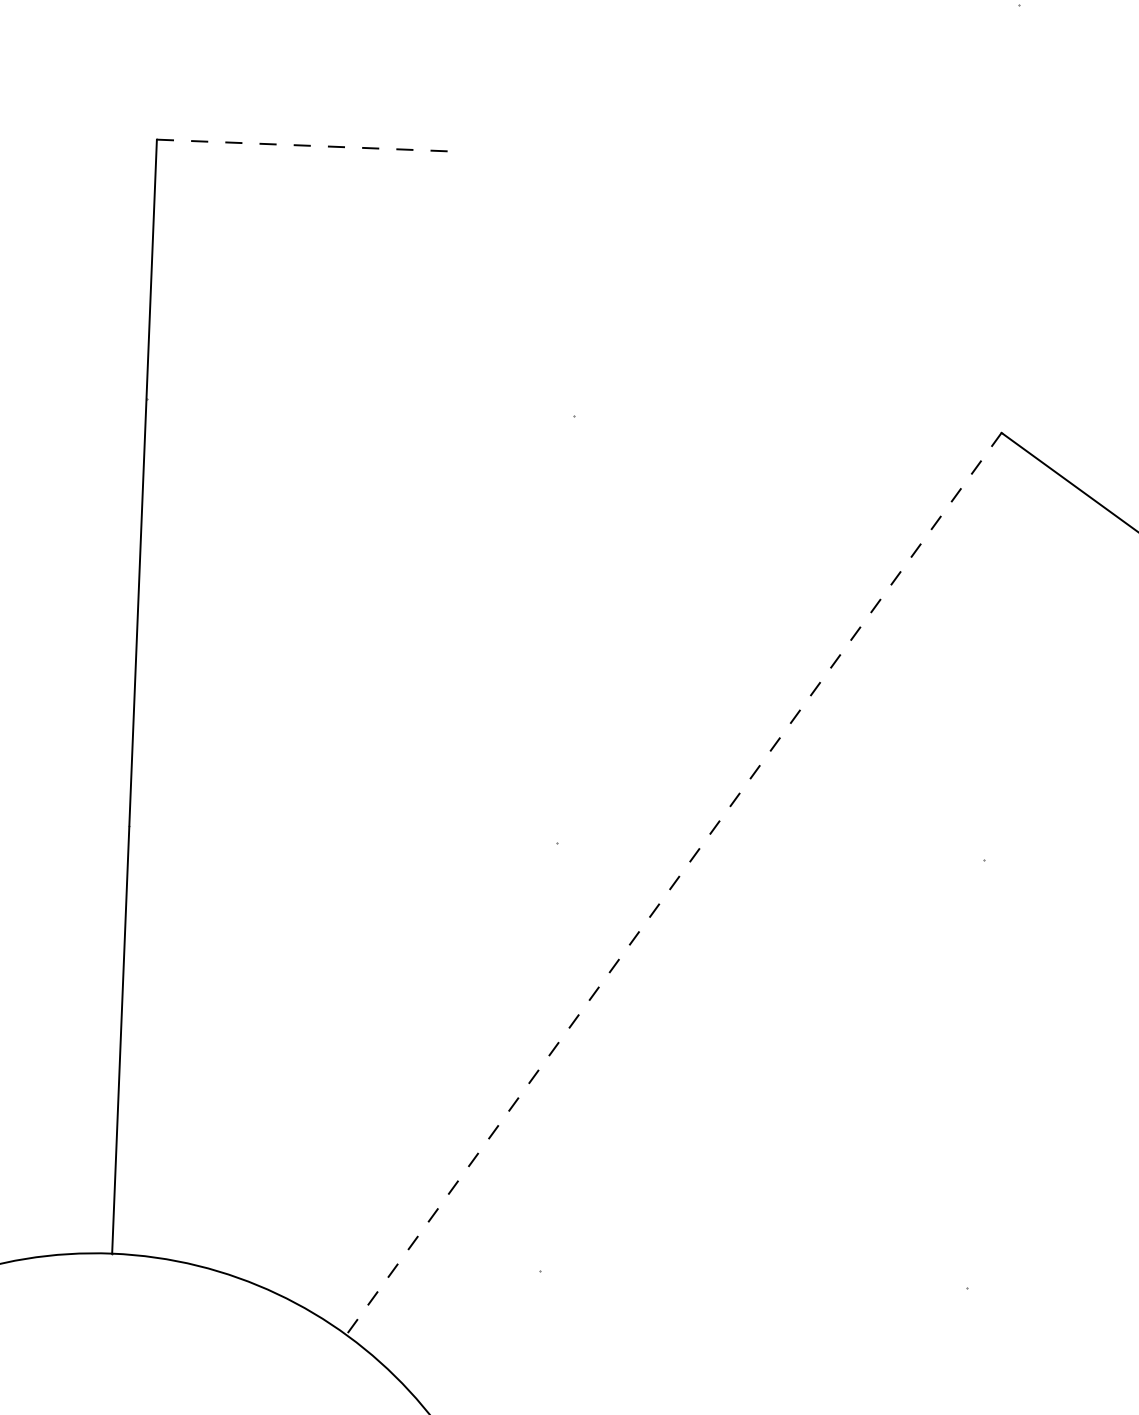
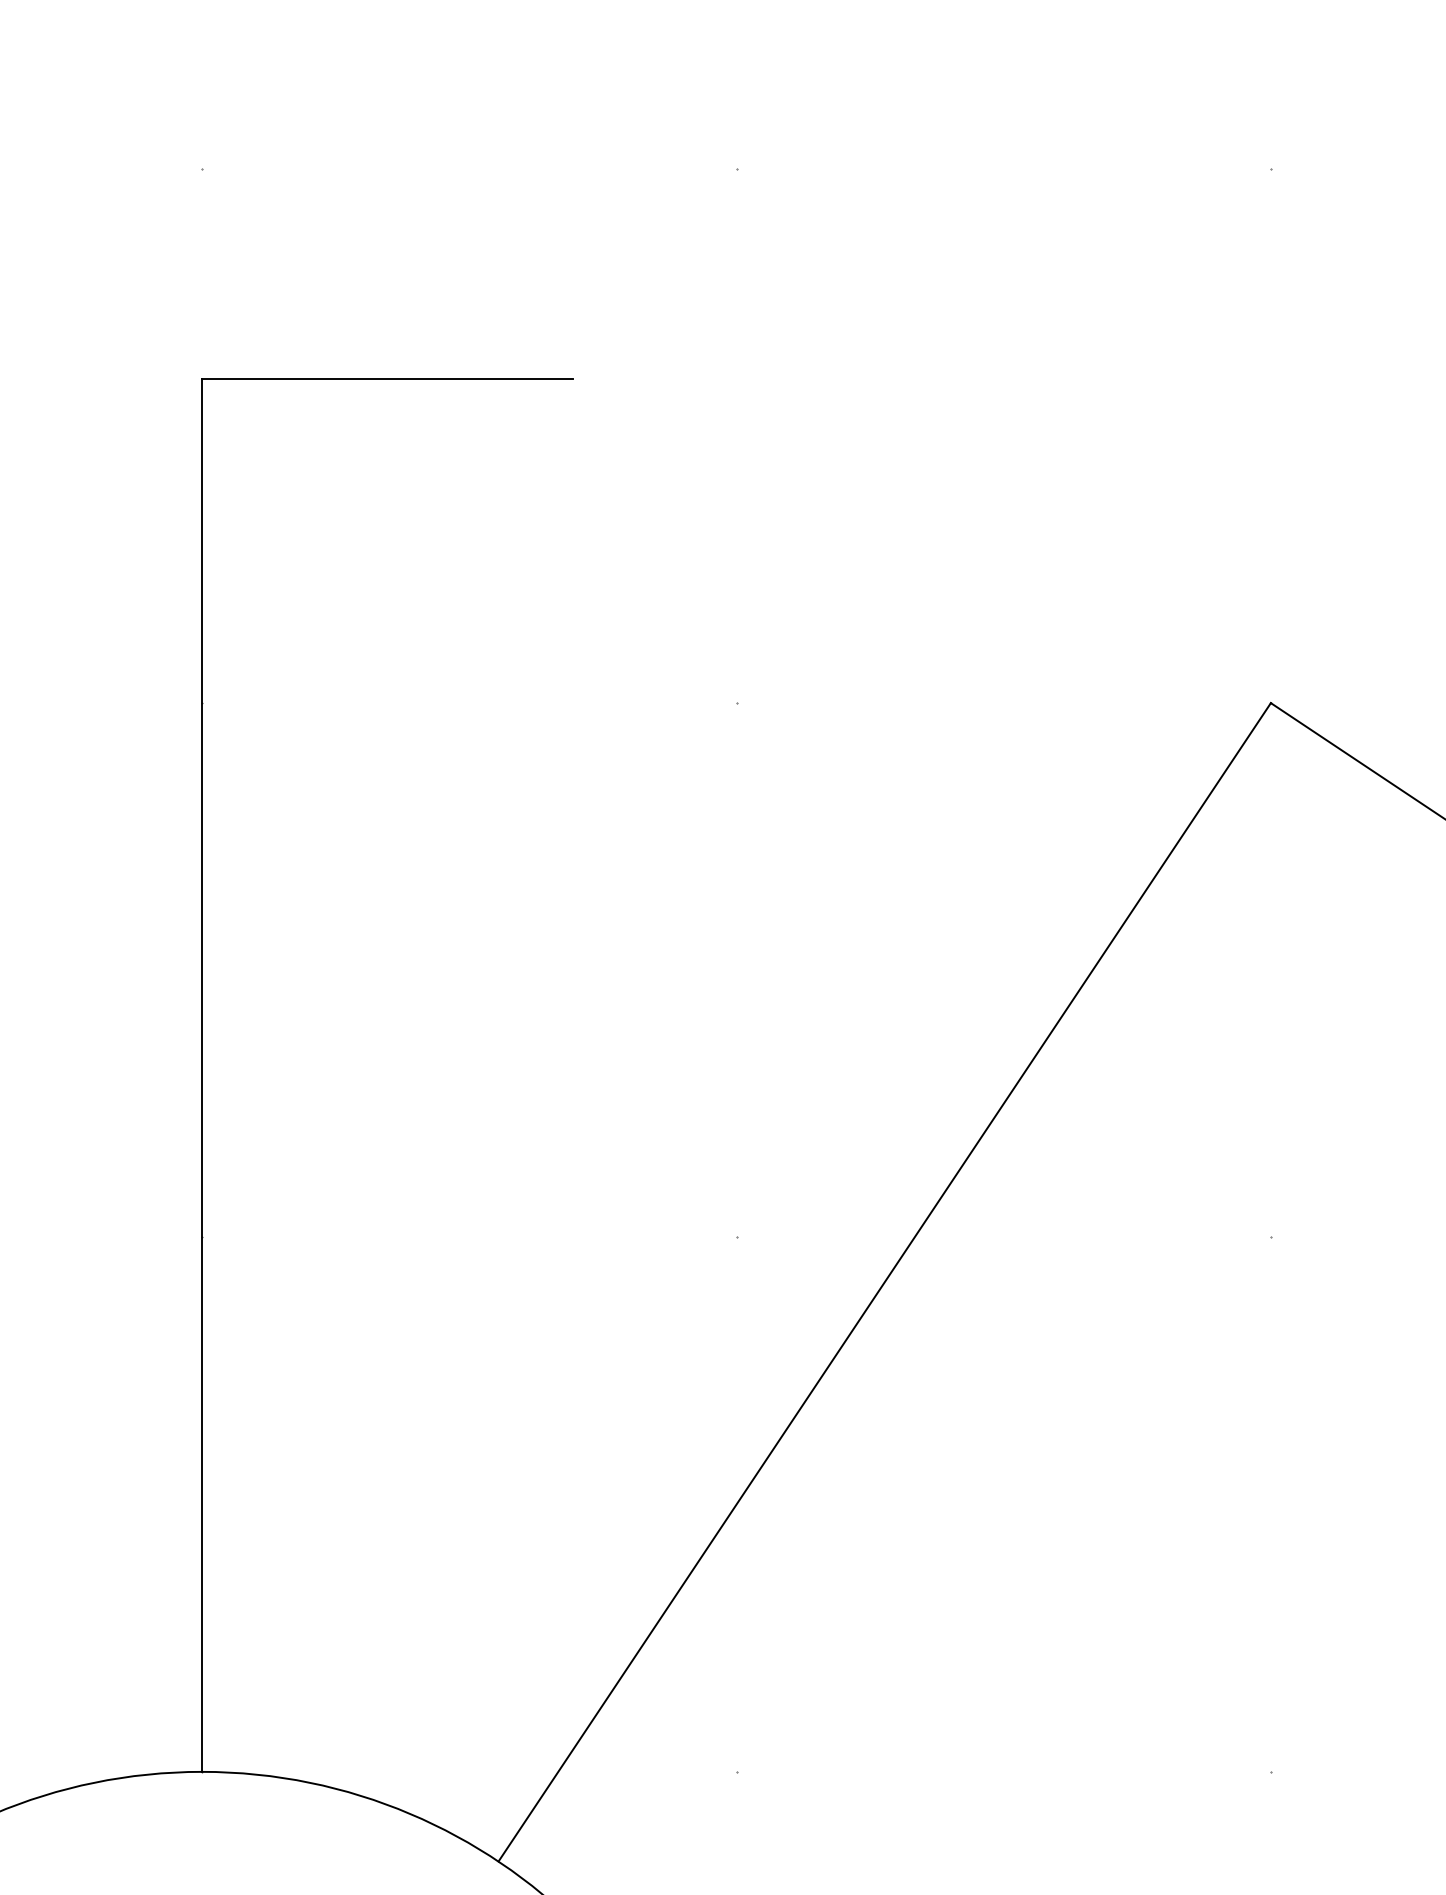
line: (305, 145) -> (387, 379), dashed -> solid
line: (673, 884) -> (884, 1282), dashed -> solid

